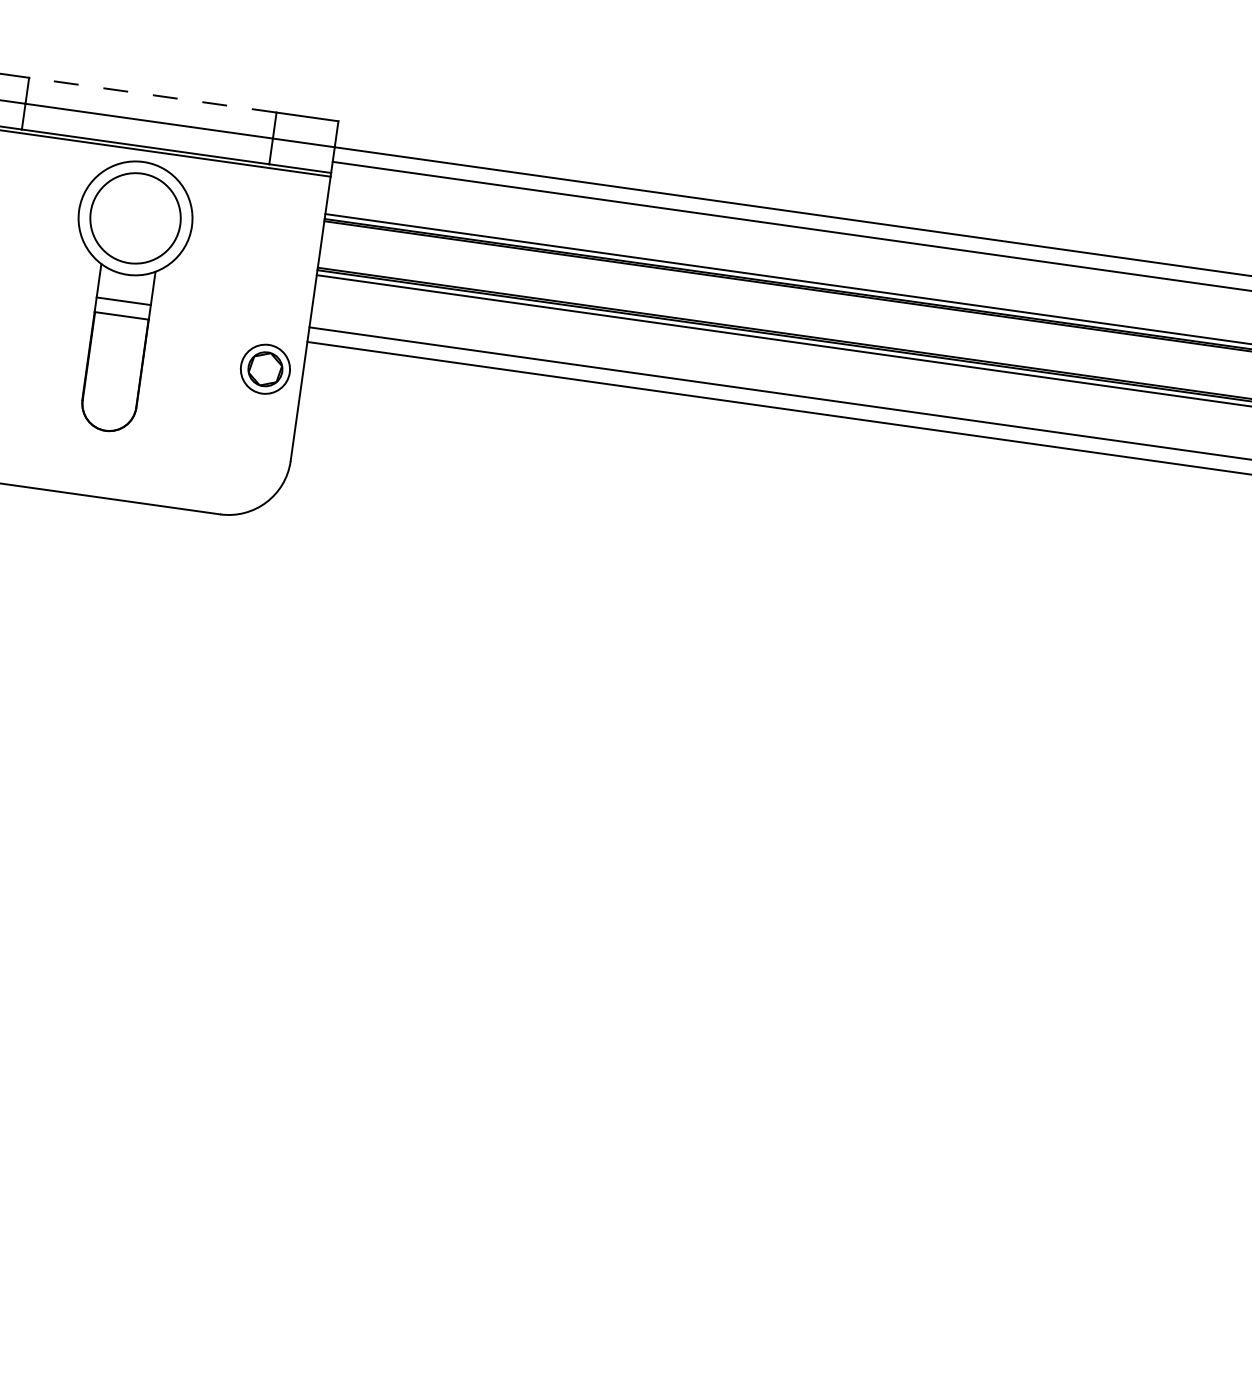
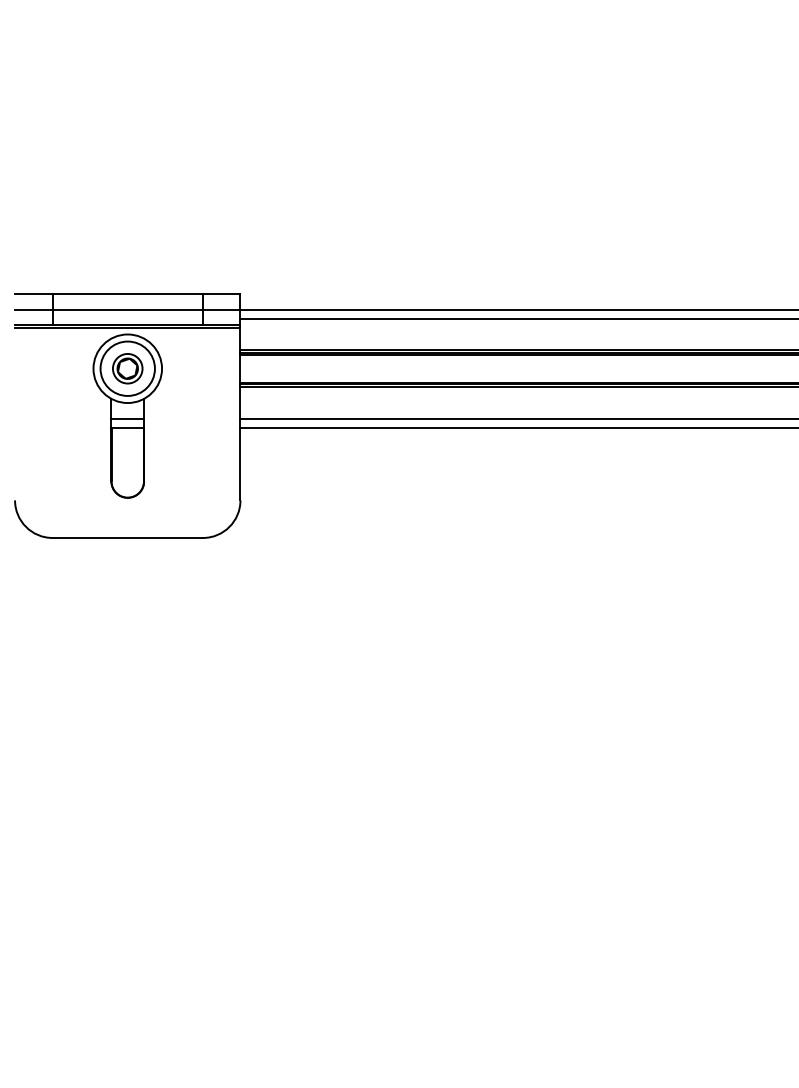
line: (152, 94) -> (127, 293), dashed -> solid
part: (265, 368) -> (127, 368), moved

